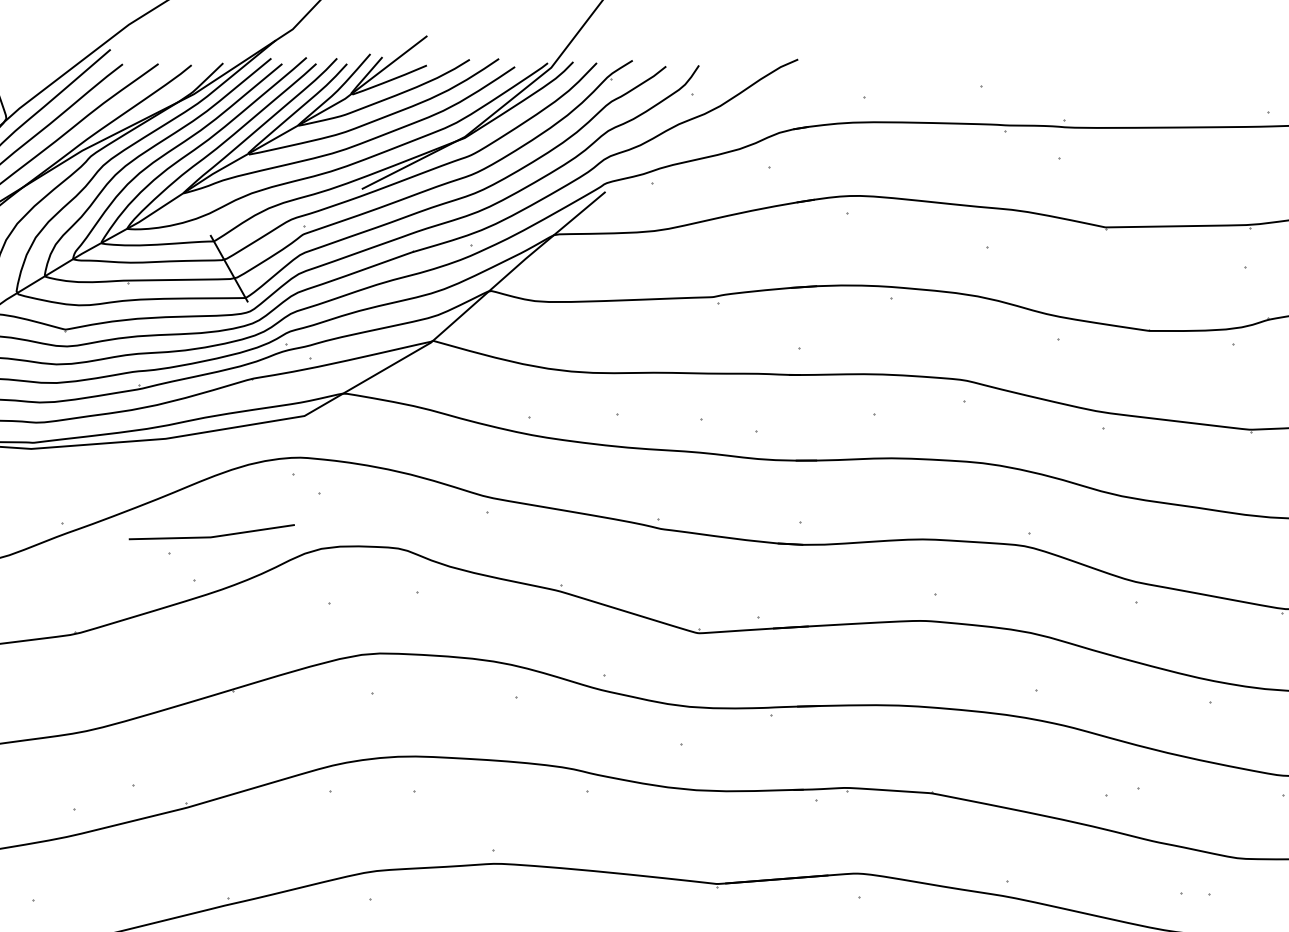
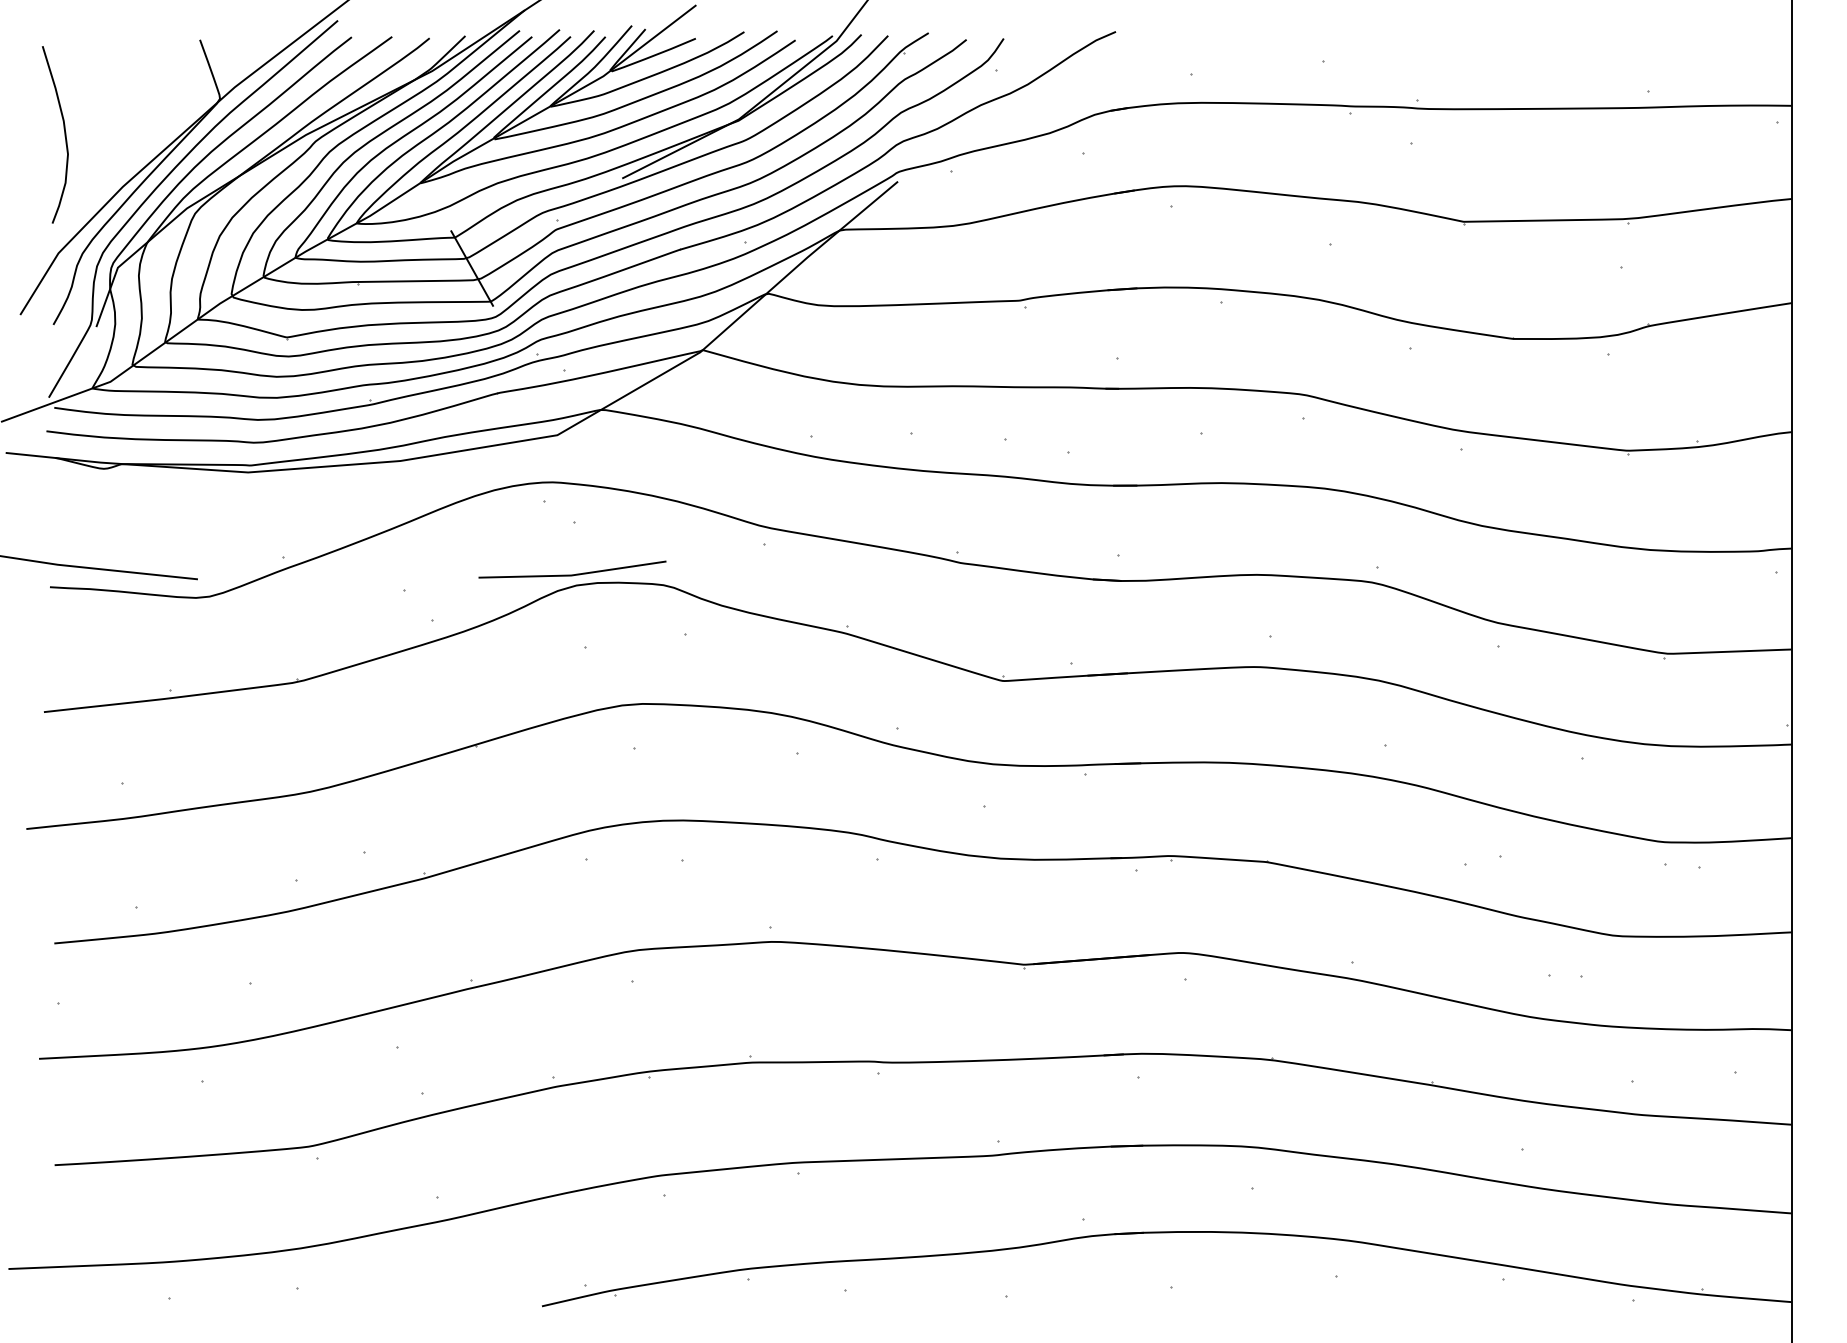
line: (211, 536) -> (572, 574), moved

